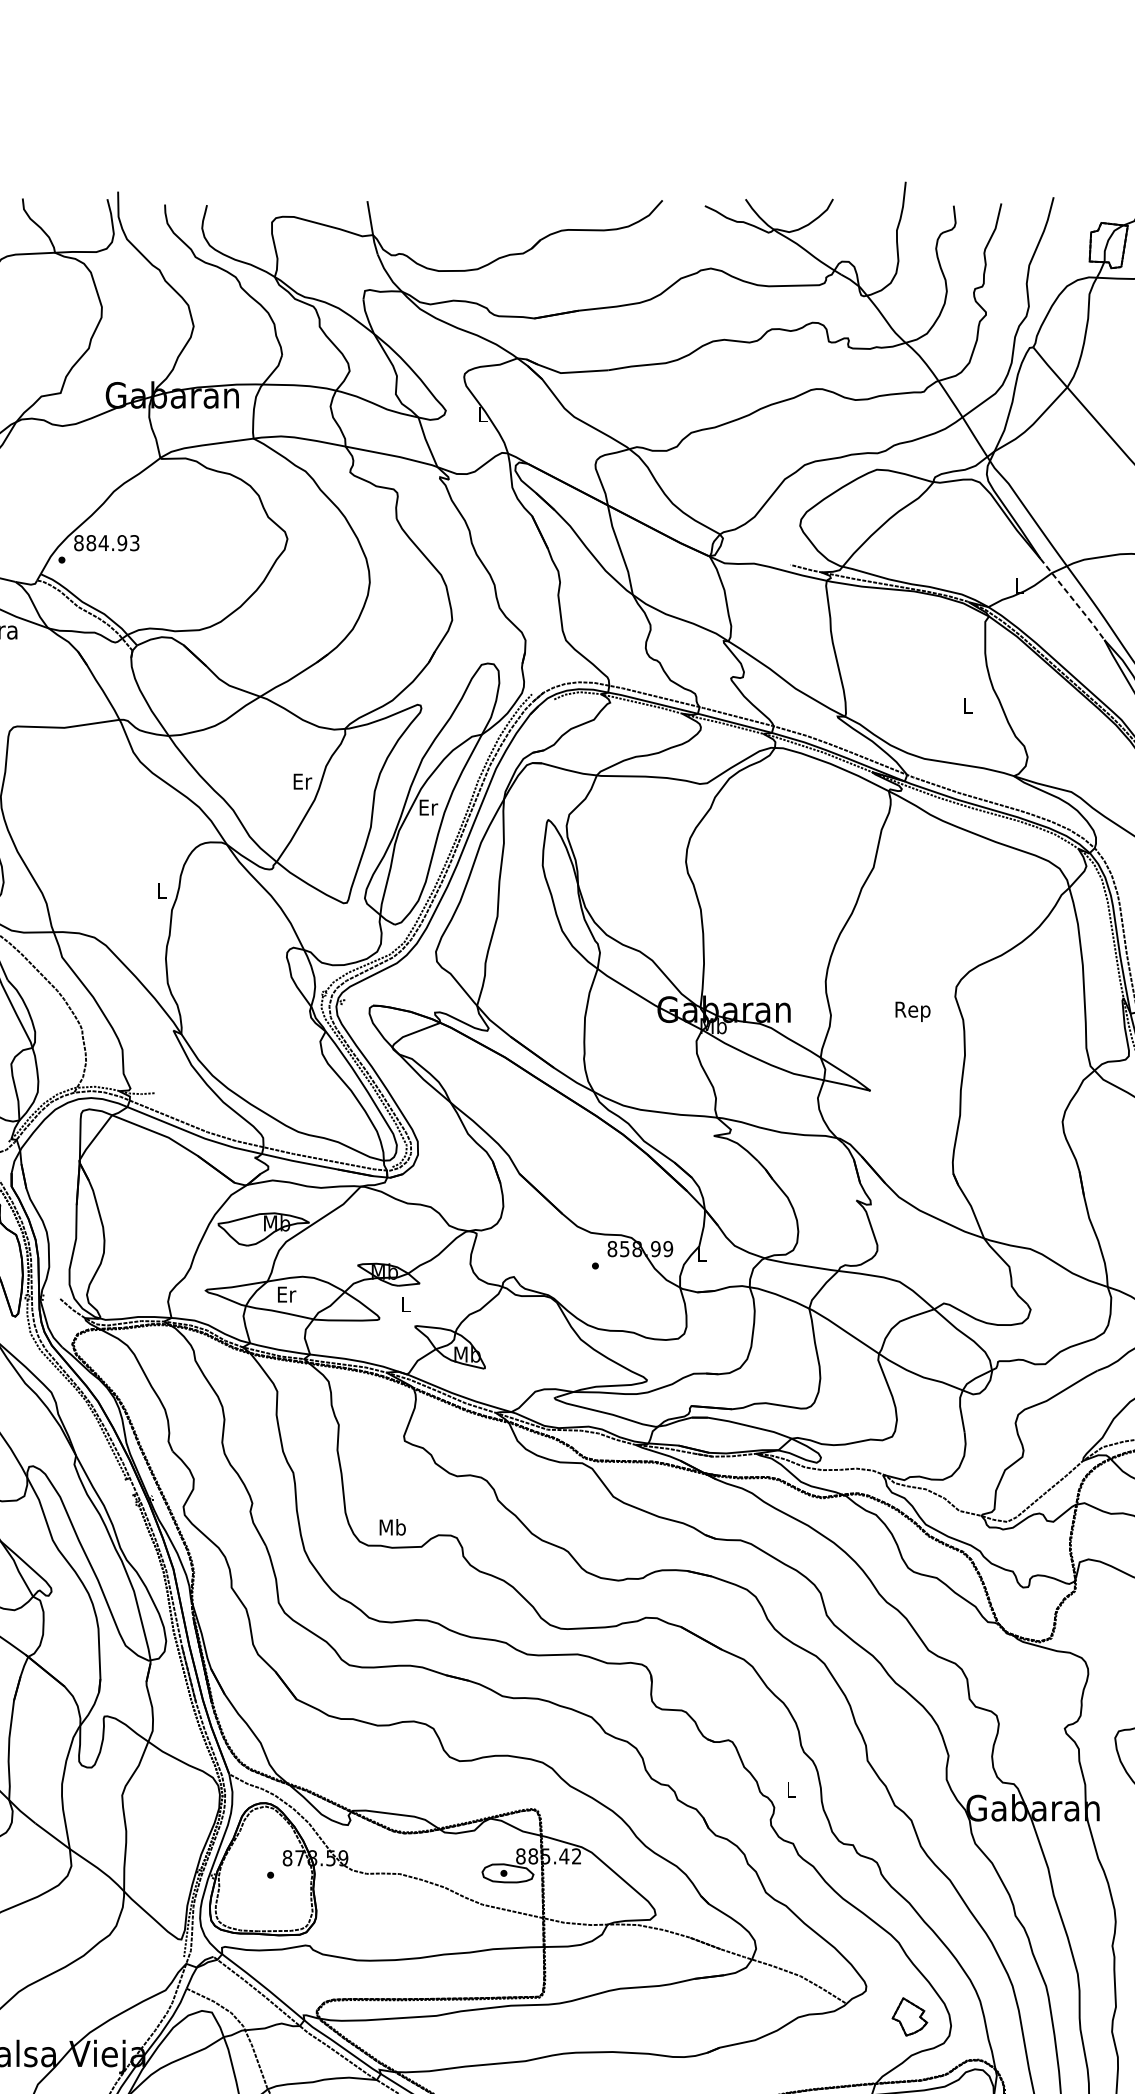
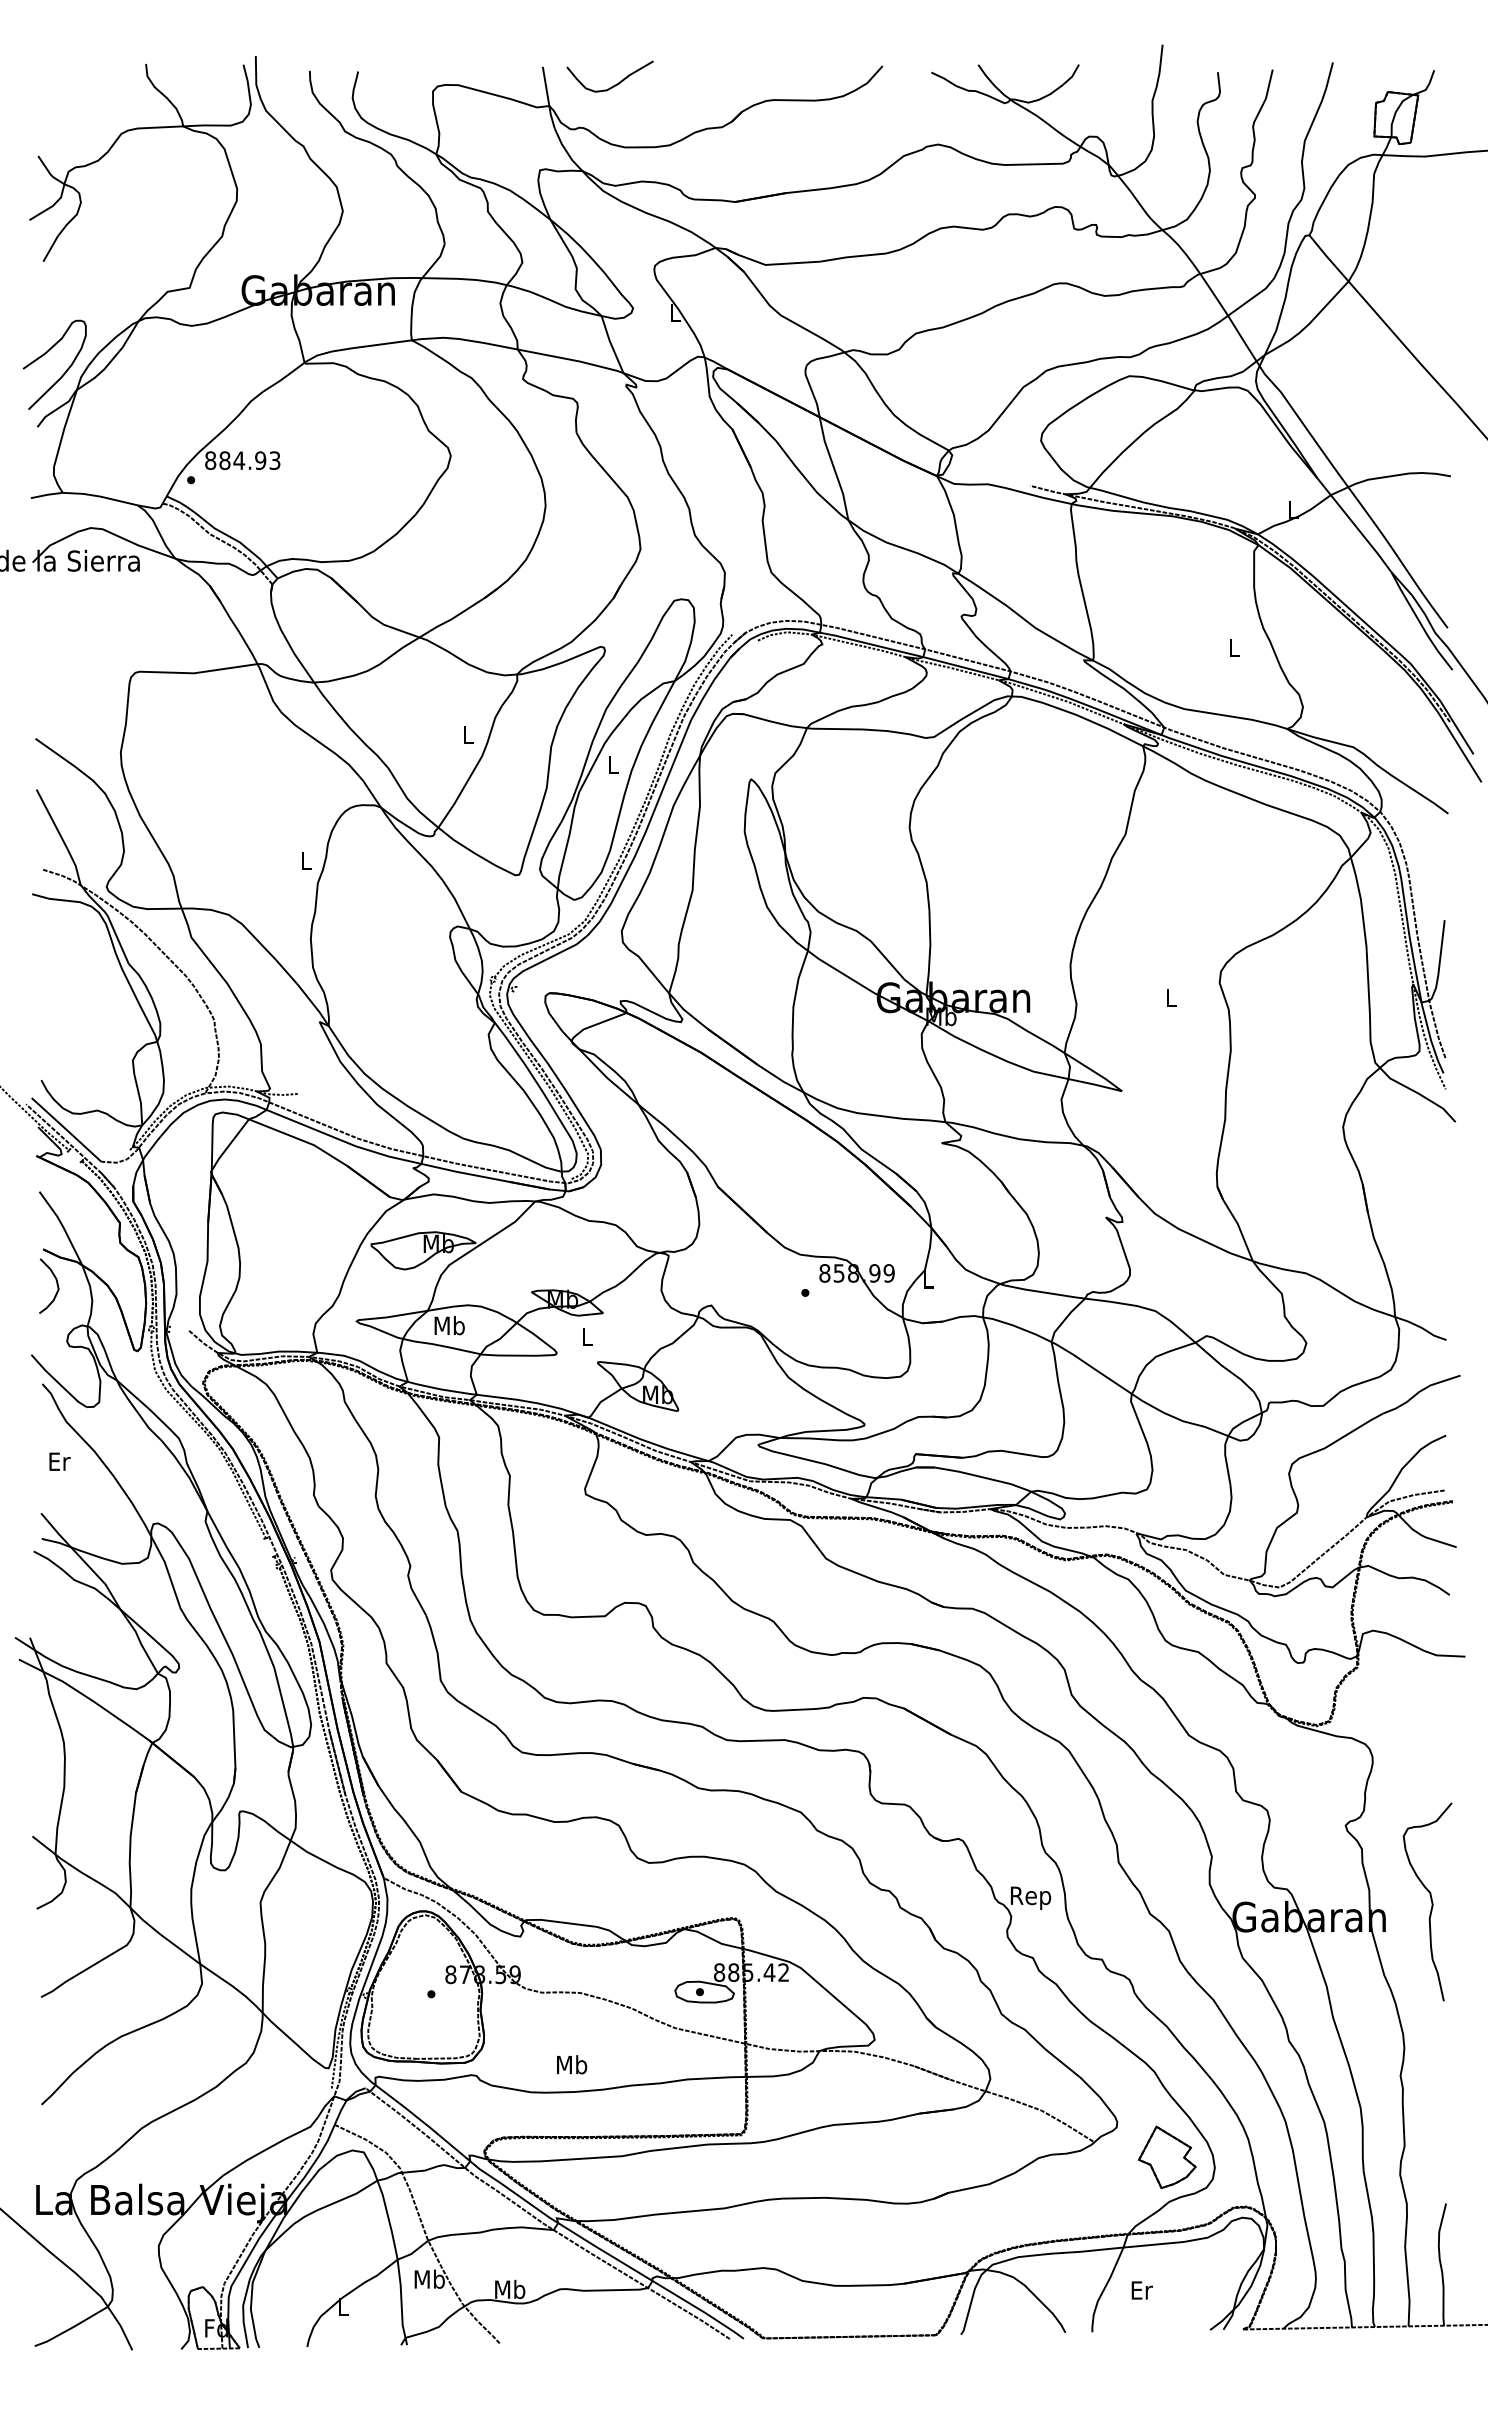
curve: (428, 217) -> (613, 85), added
line: (1073, 600) -> (1355, 526), dashed -> solid
text: (302, 781) -> (468, 735), Er -> L
text: (428, 807) -> (613, 765), Er -> L
text: (913, 1011) -> (1171, 999), Rep -> L
text: (286, 1294) -> (449, 1325), Er -> Mb
text: (393, 1527) -> (572, 2064), moved
text: (791, 1791) -> (1030, 1897), L -> Rep
part: (910, 2017) -> (1167, 2157), size x1.43

